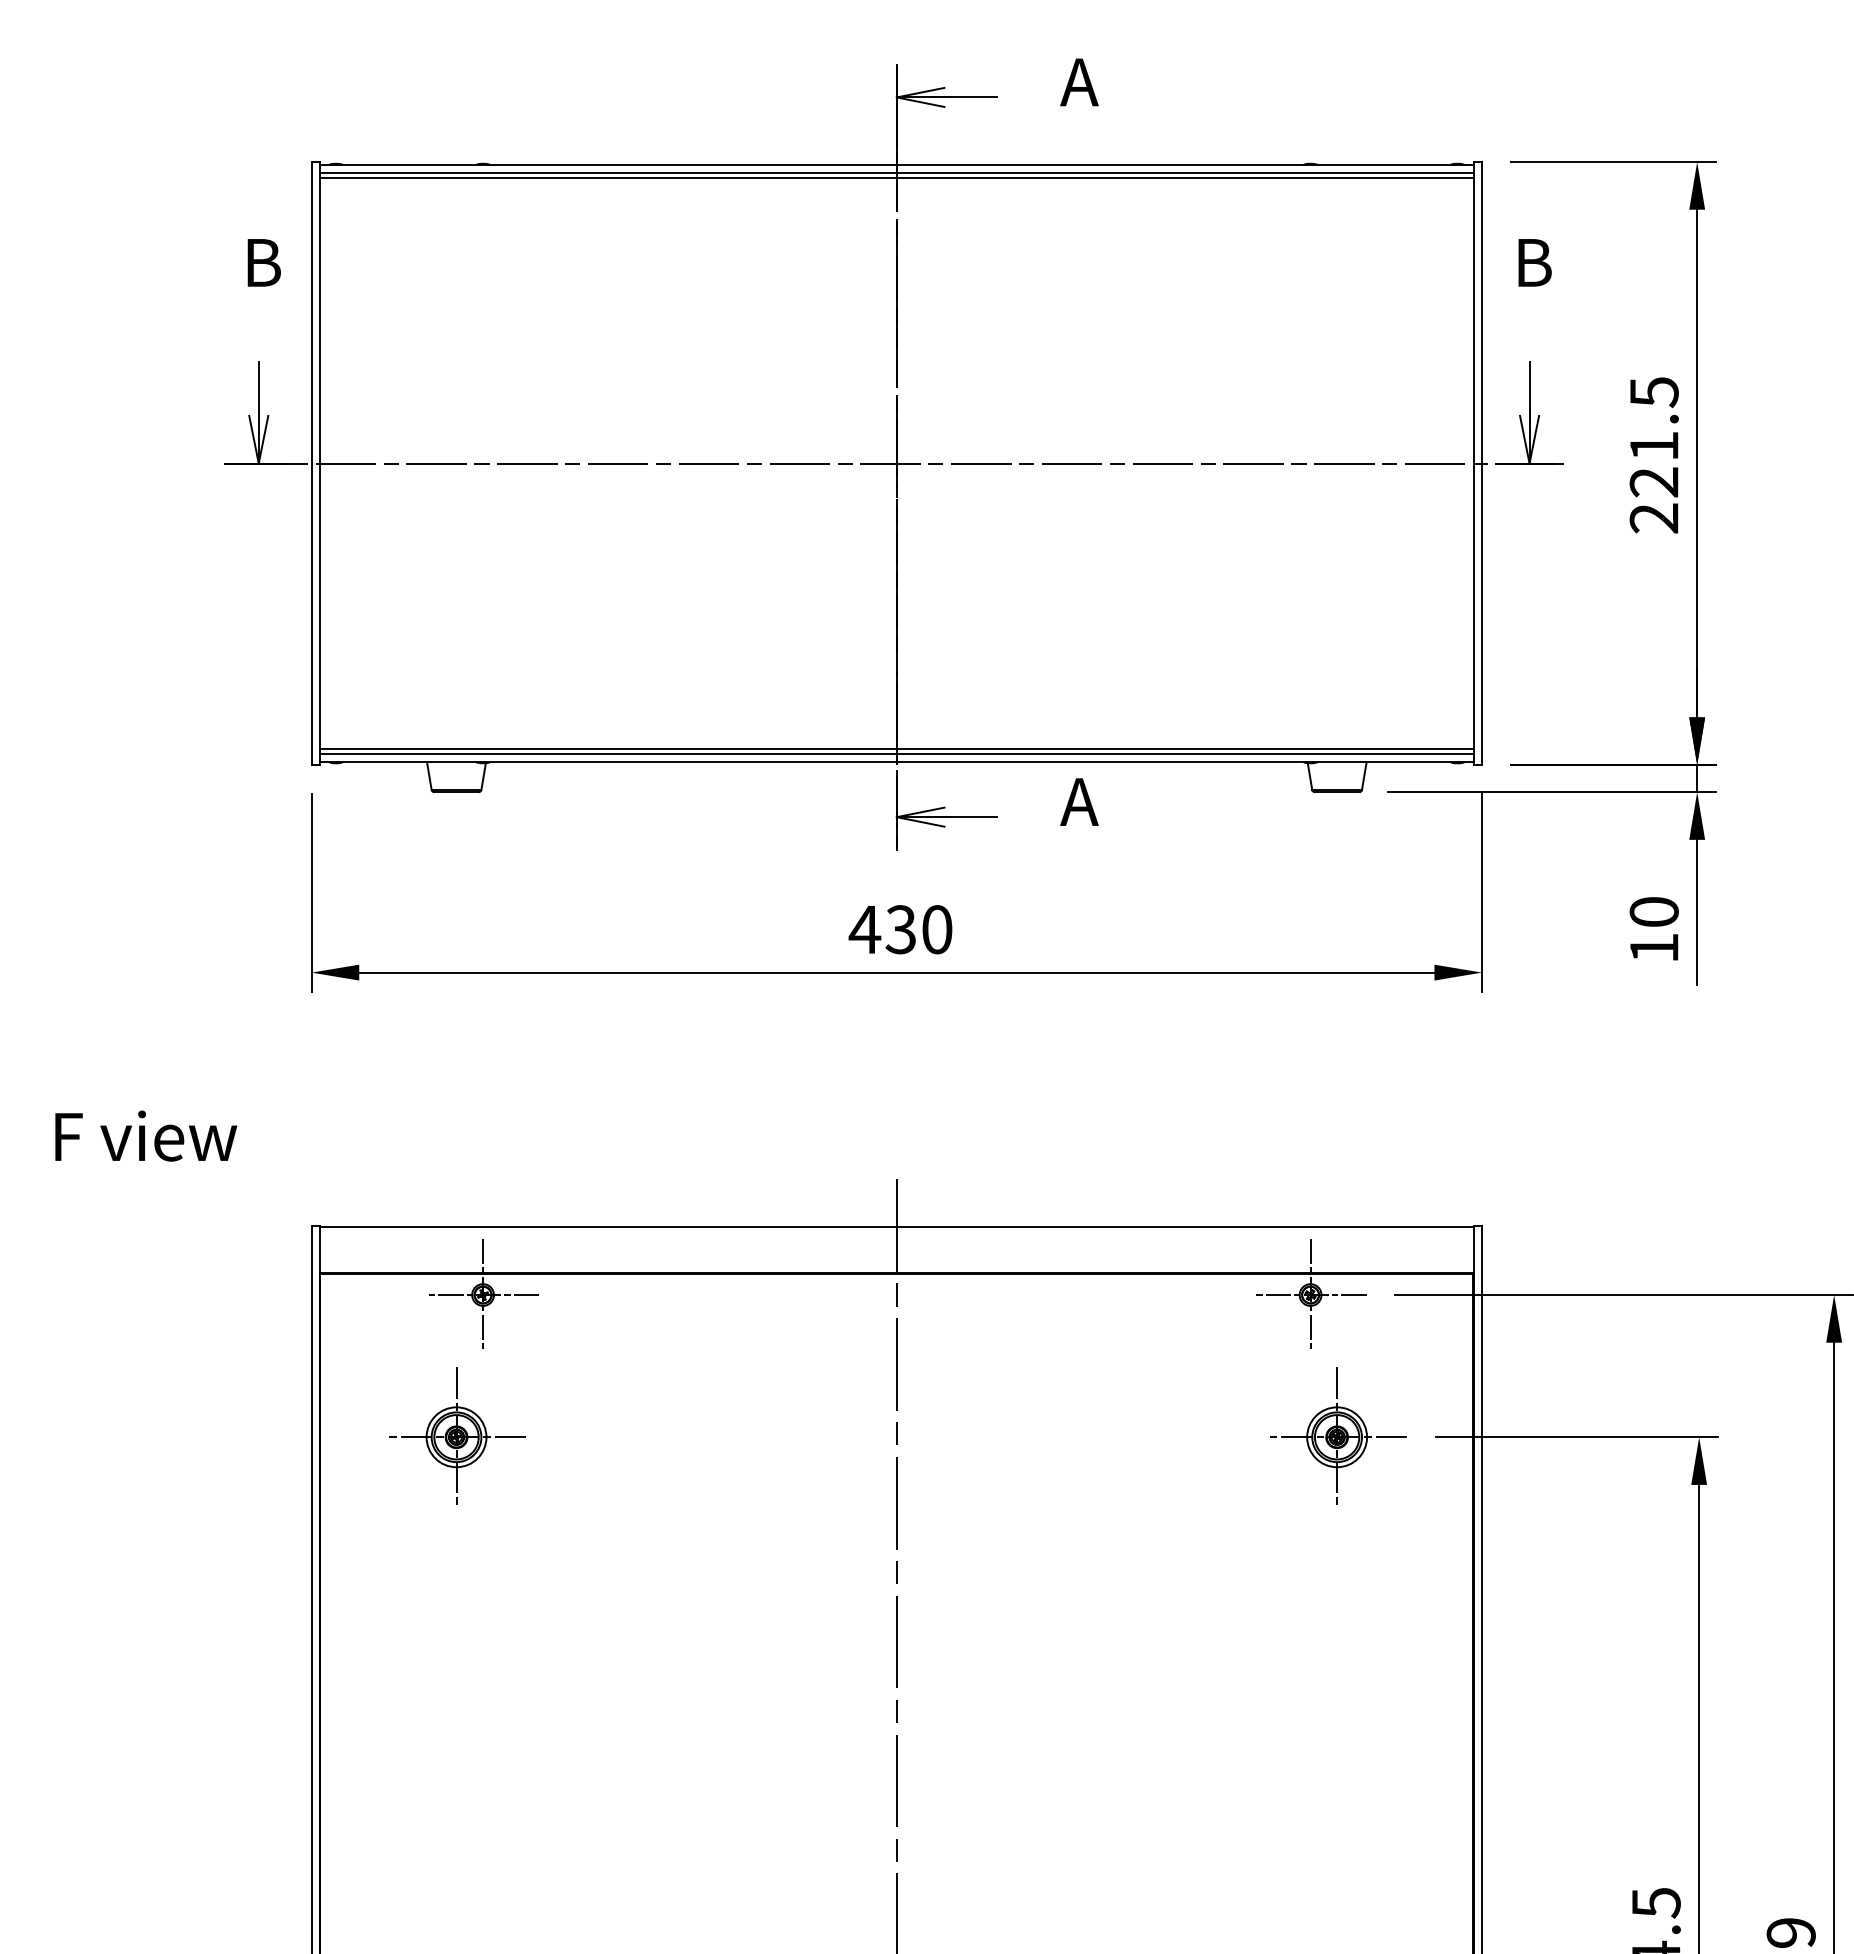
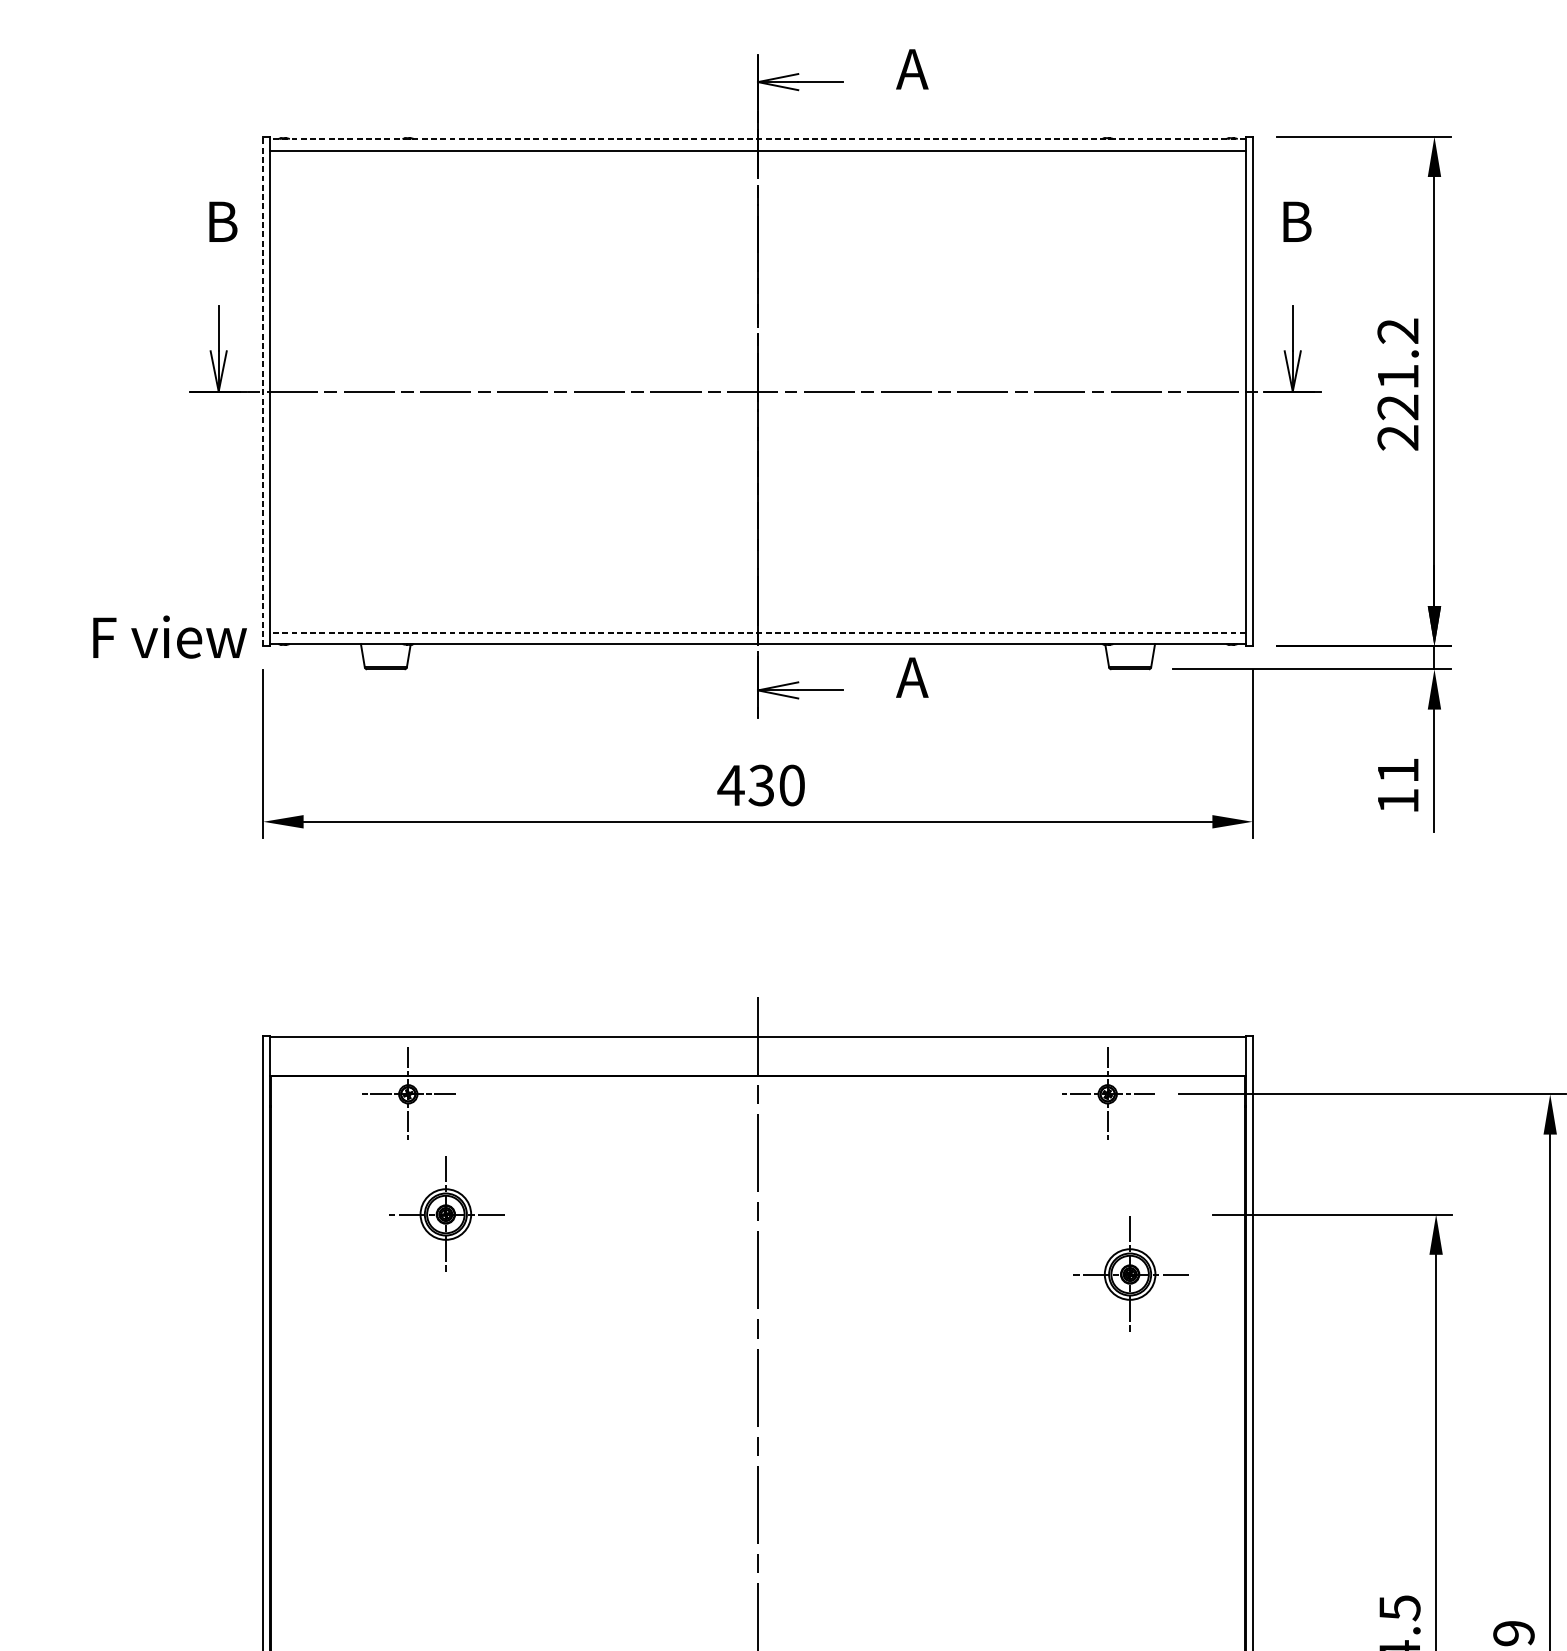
line: (896, 164) -> (757, 138), solid -> dashed
line: (896, 172) -> (757, 145), removed
text: (1653, 392) -> (1397, 331), 221.5 -> 221.2
line: (311, 463) -> (263, 391), solid -> dashed
line: (896, 748) -> (757, 632), solid -> dashed
line: (896, 754) -> (757, 637), removed
text: (1653, 911) -> (1397, 770), 10 -> 11
text: (146, 1135) -> (170, 636), moved
part: (457, 1435) -> (446, 1213), moved
part: (1338, 1435) -> (1131, 1273), moved

